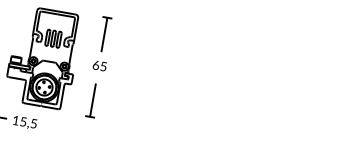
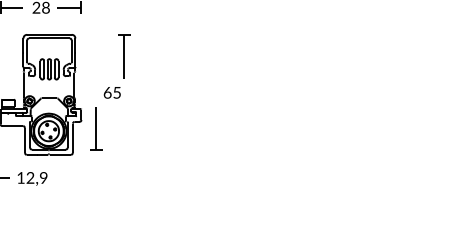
part: (104, 34) -> (124, 56), moved
part: (93, 100) -> (96, 128), moved
text: (28, 122) -> (36, 177), 15,5 -> 12,9

